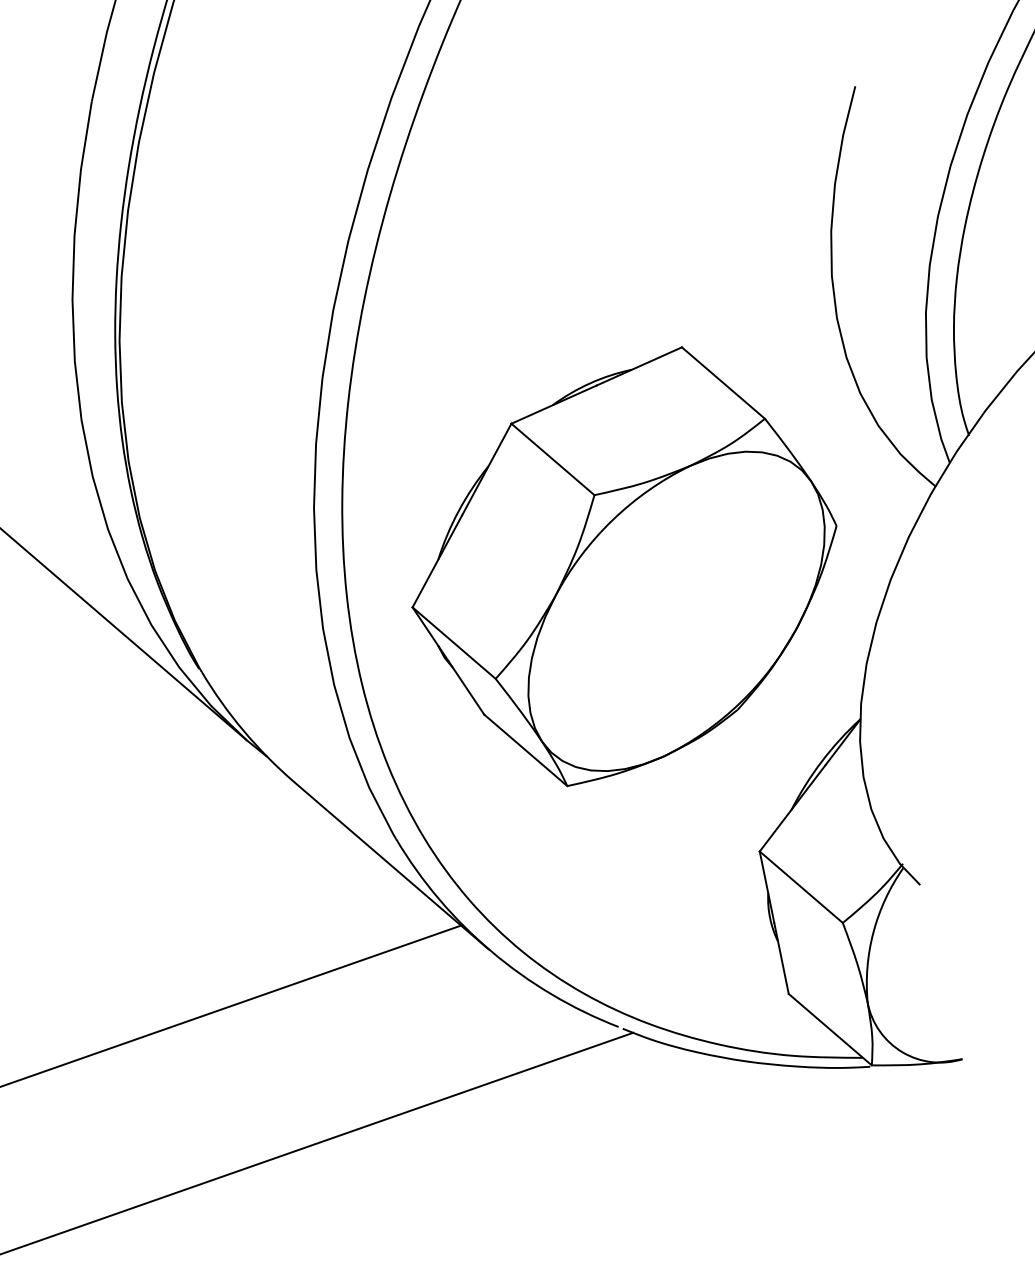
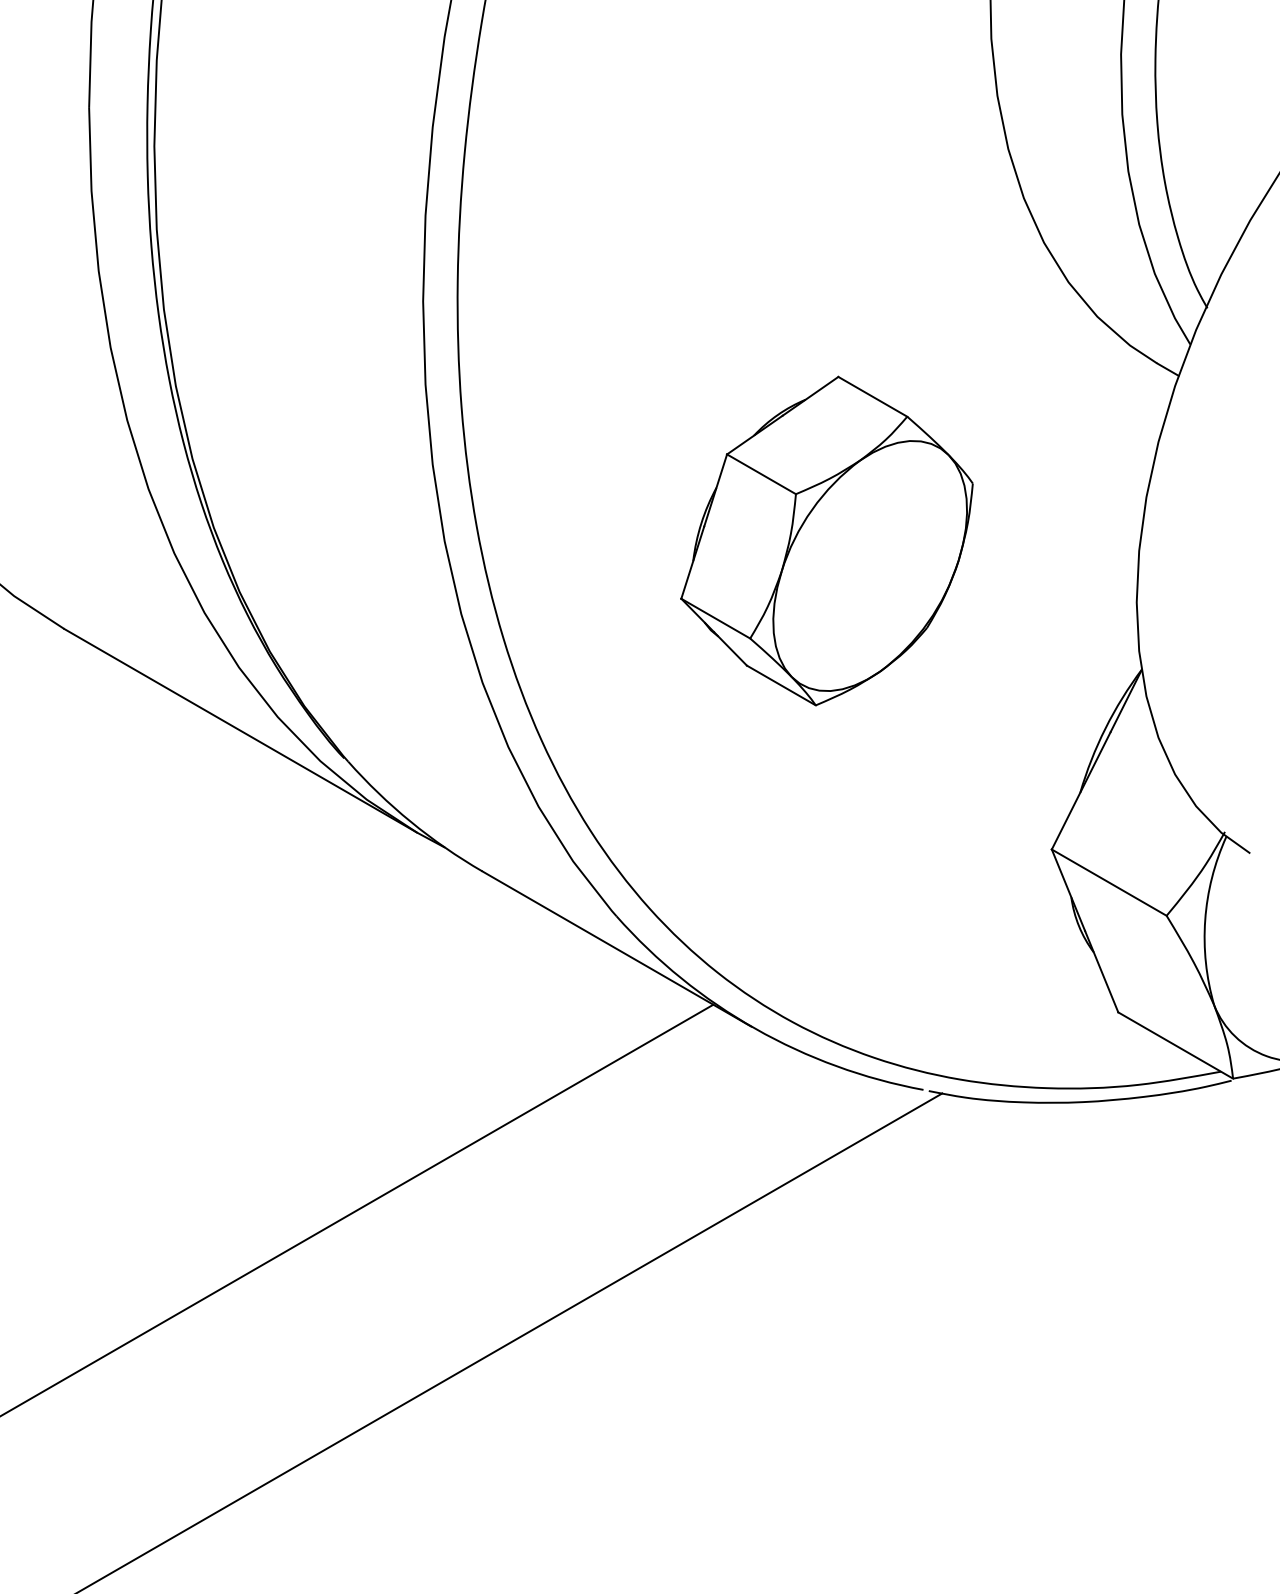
part: (624, 565) -> (826, 540), size x0.6

